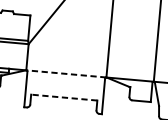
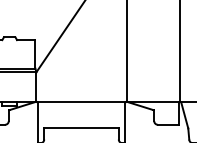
line: (66, 73) -> (81, 101), dashed -> solid
line: (64, 97) -> (81, 128), dashed -> solid

